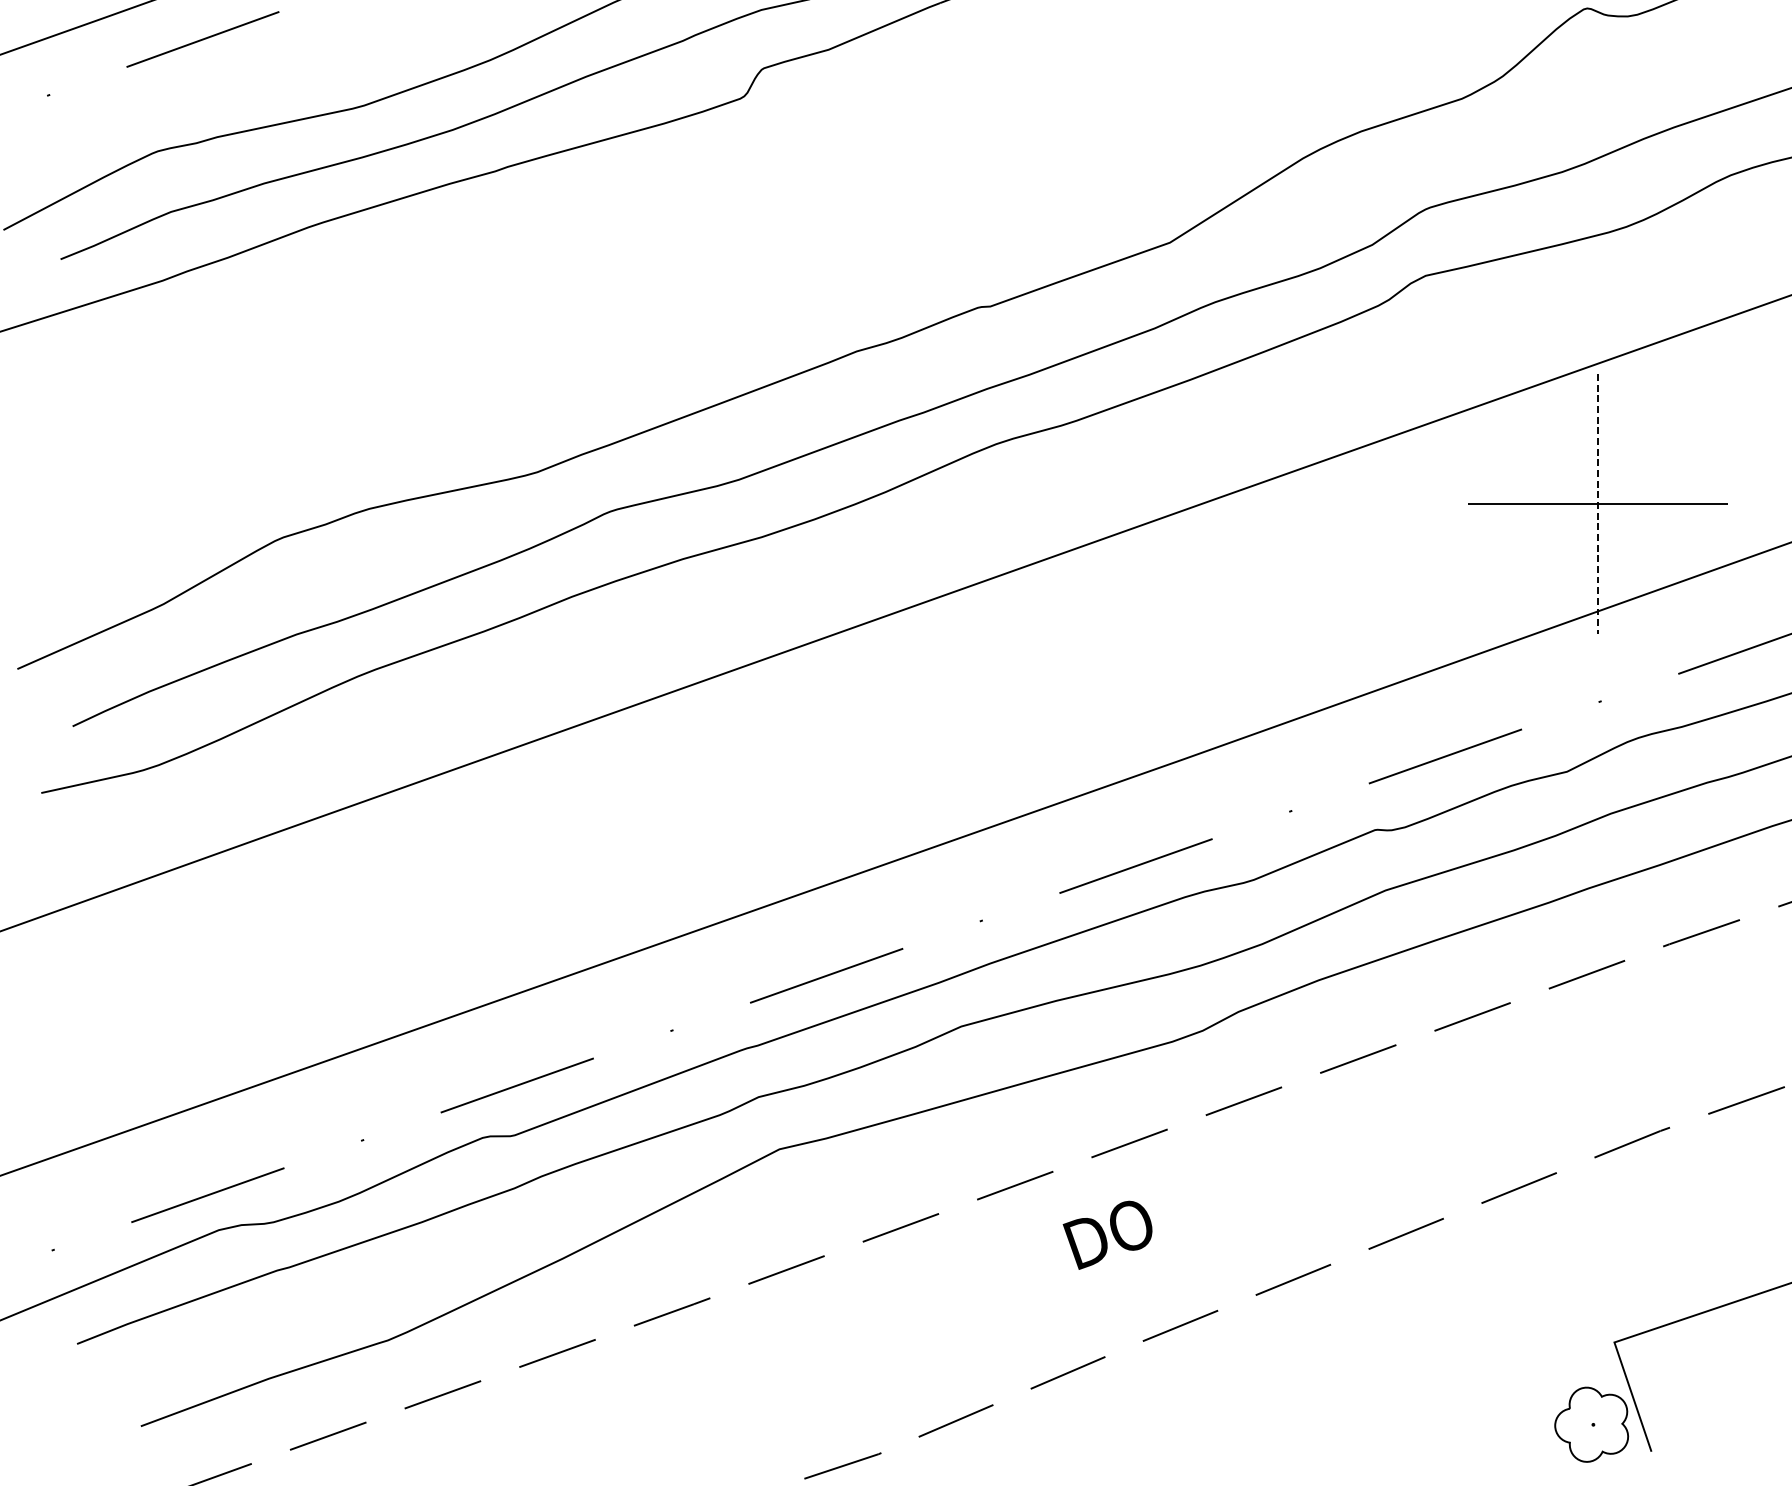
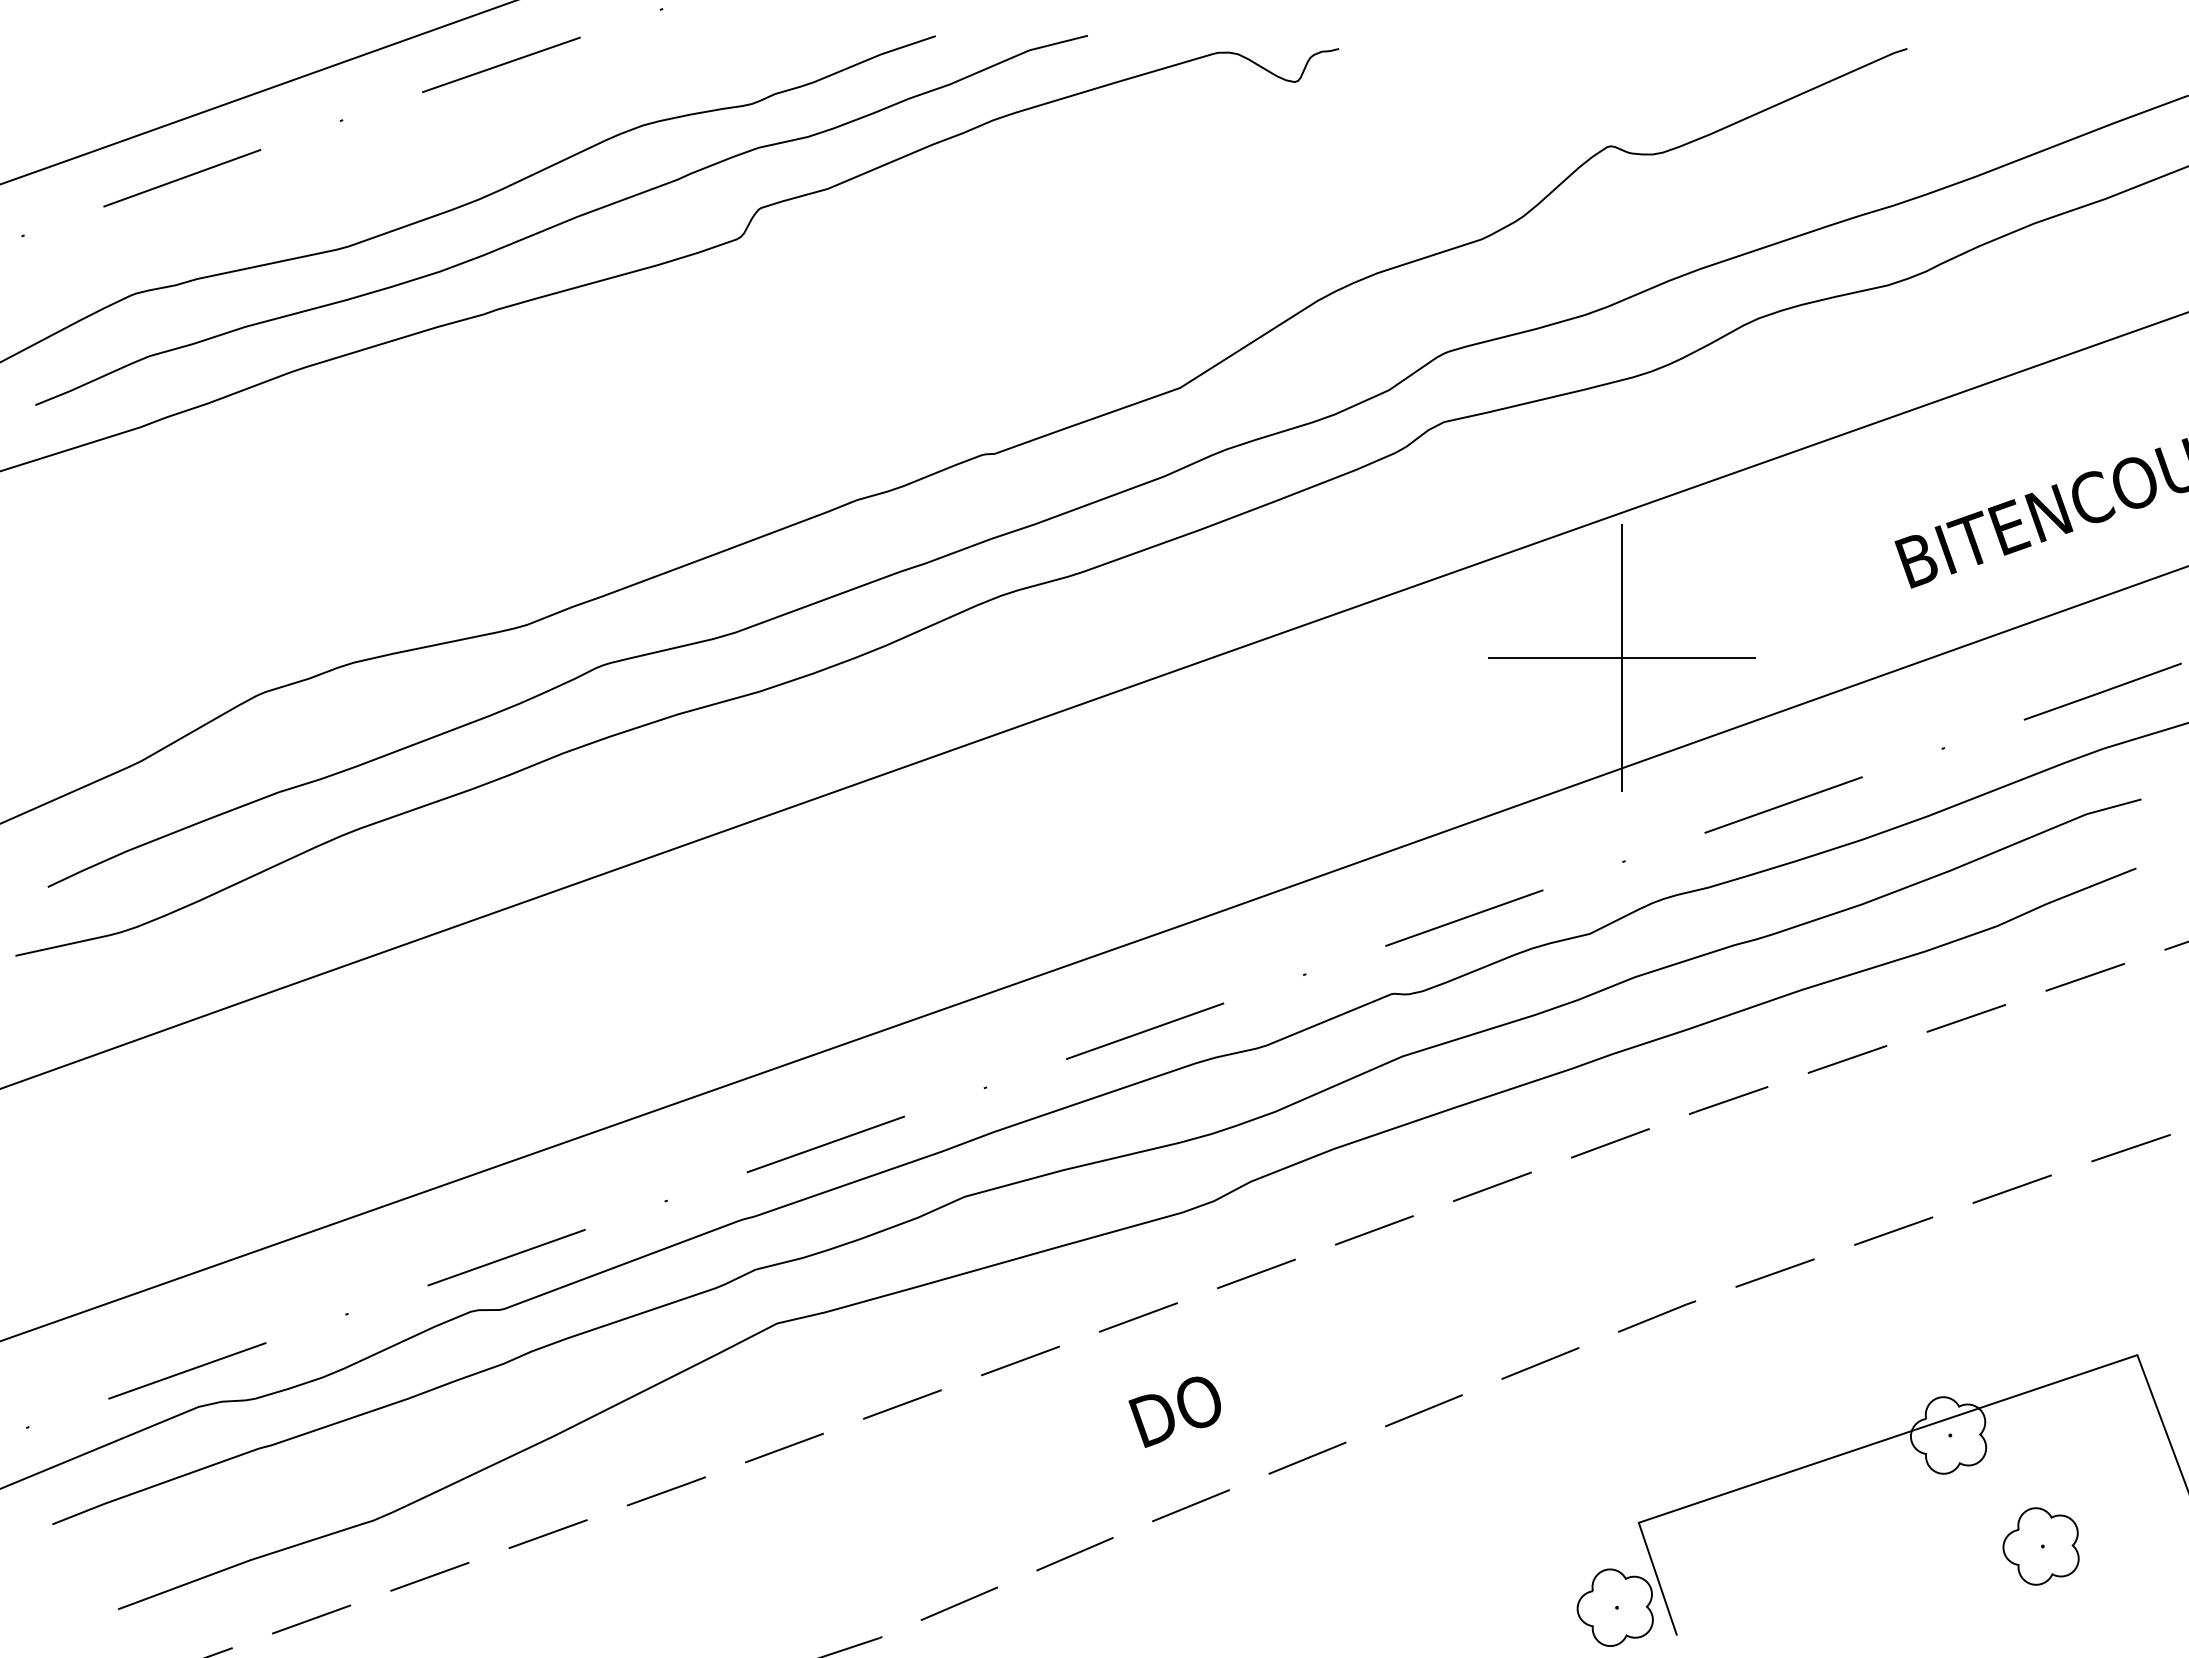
line: (1597, 504) -> (1621, 658), dashed -> solid
text: (1107, 1234) -> (1174, 1411), moved

